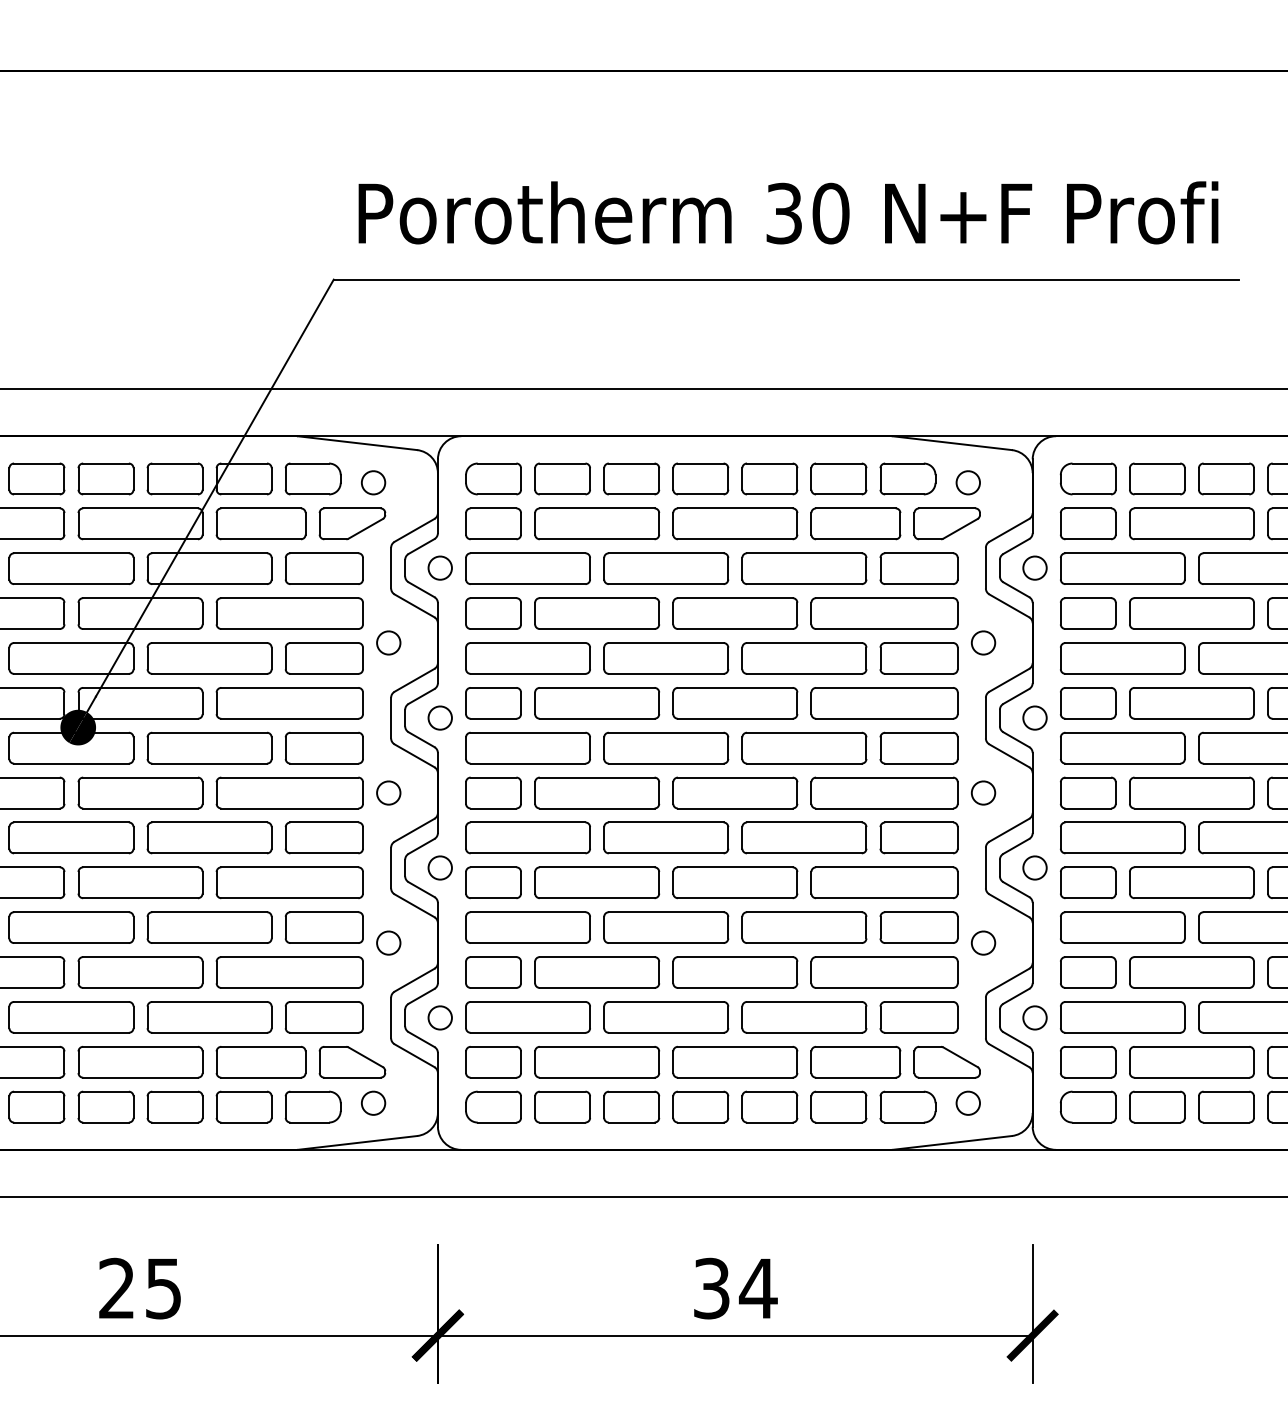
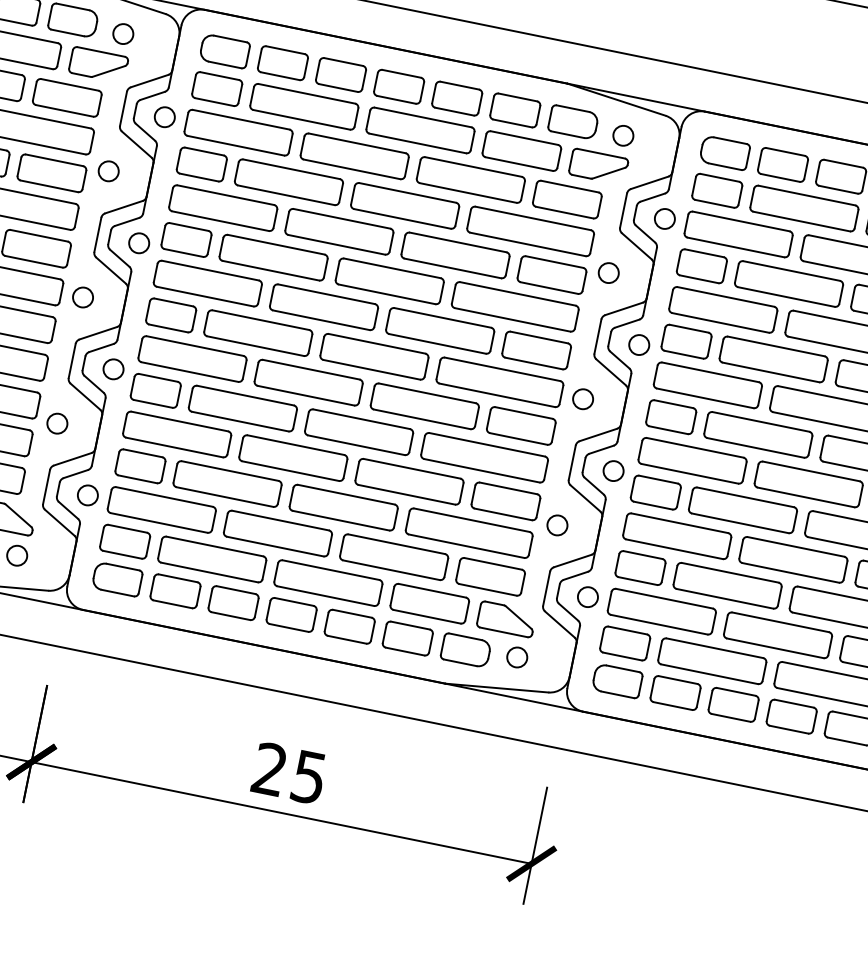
text: (735, 1288) -> (289, 773), 34 -> 25

